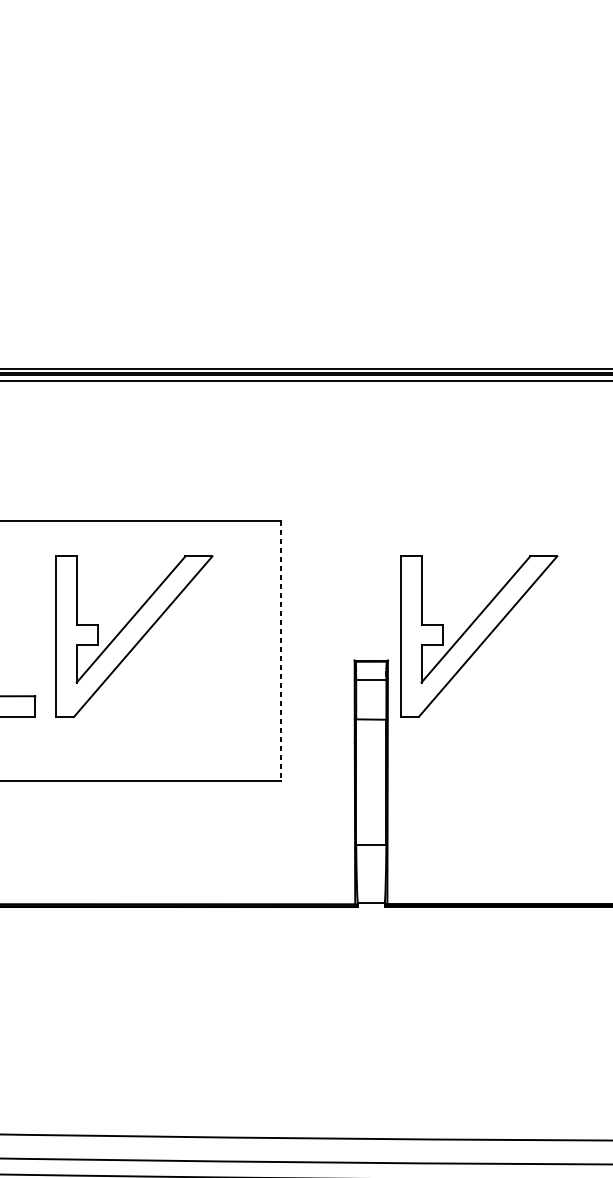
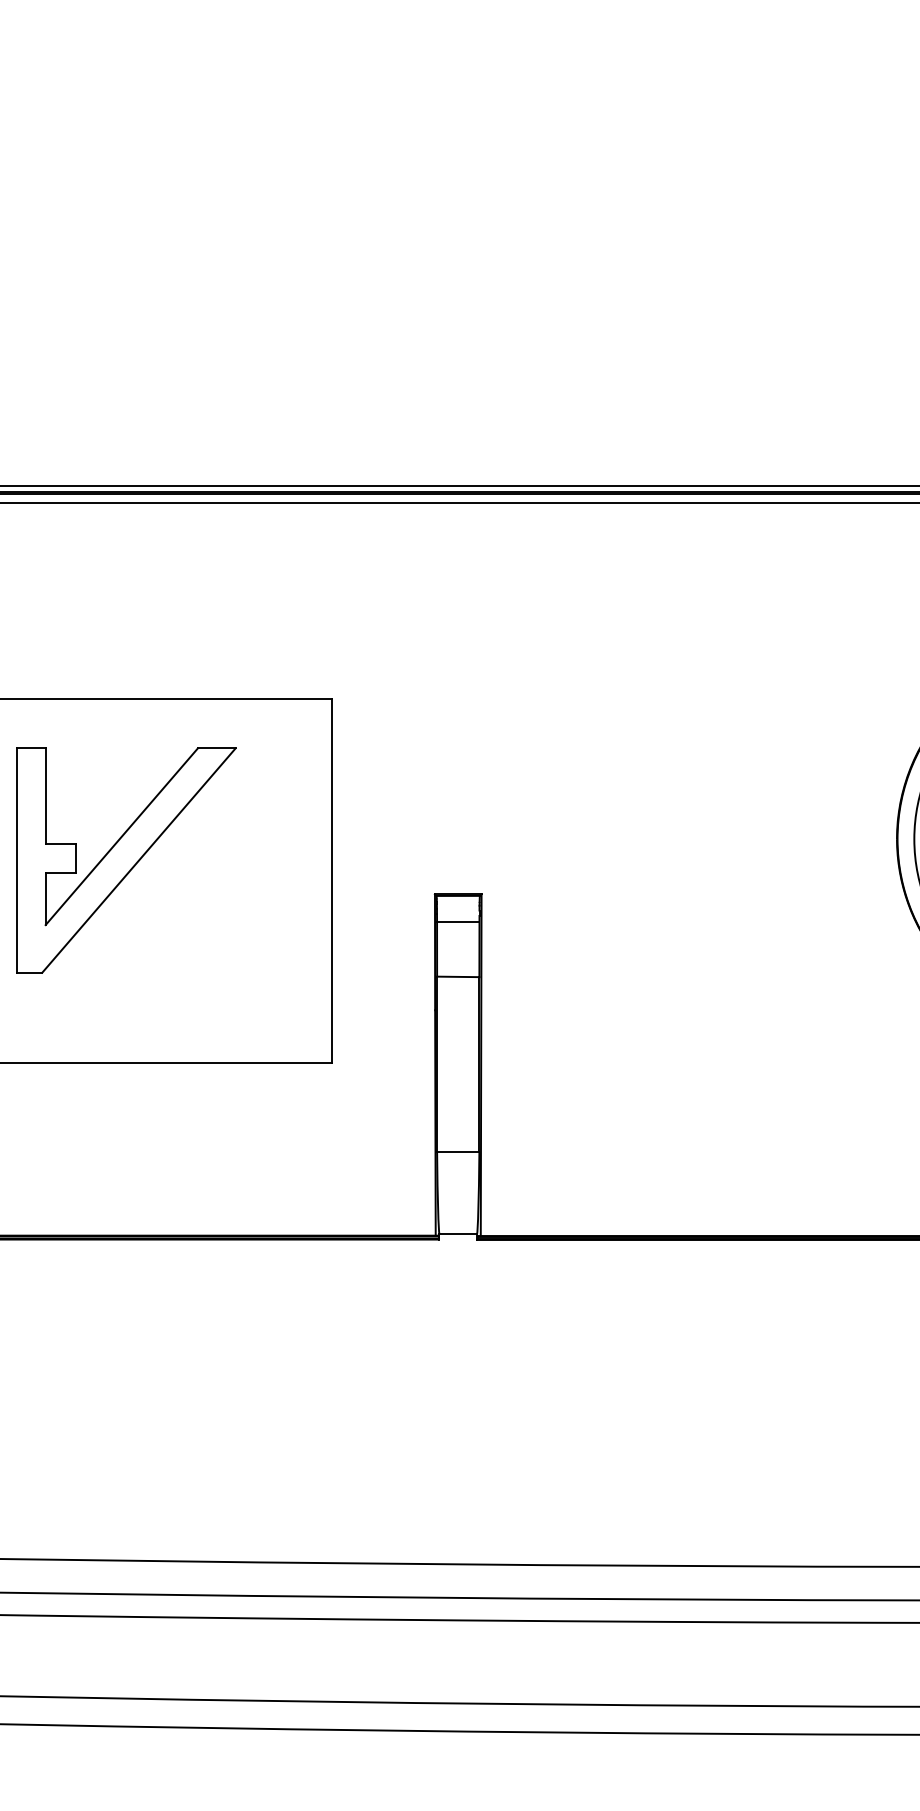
part: (479, 636) -> (609, 860), removed
line: (281, 651) -> (332, 881), dashed -> solid

